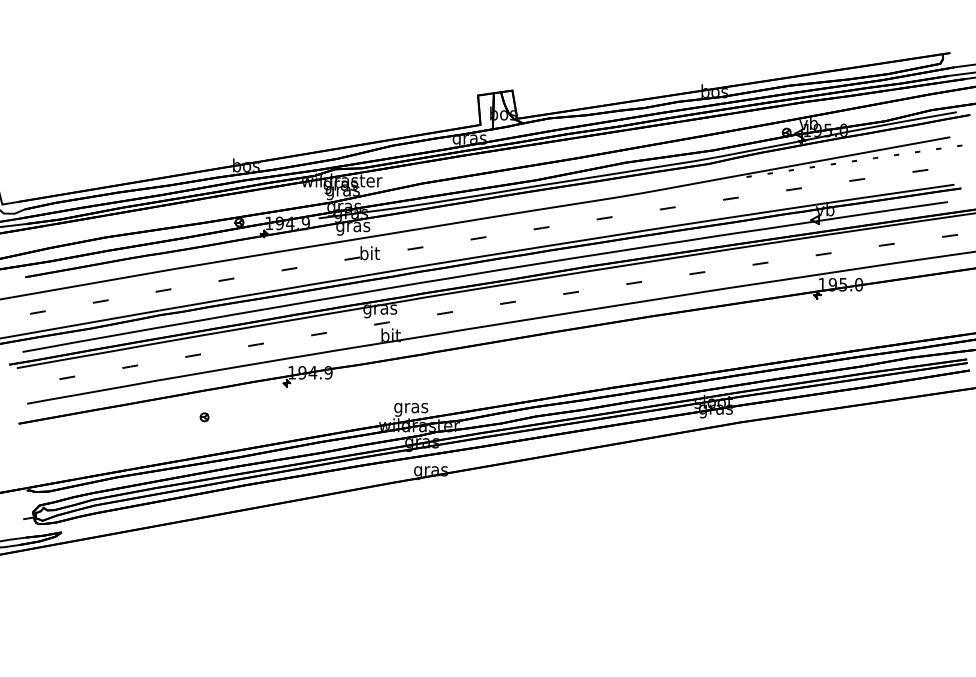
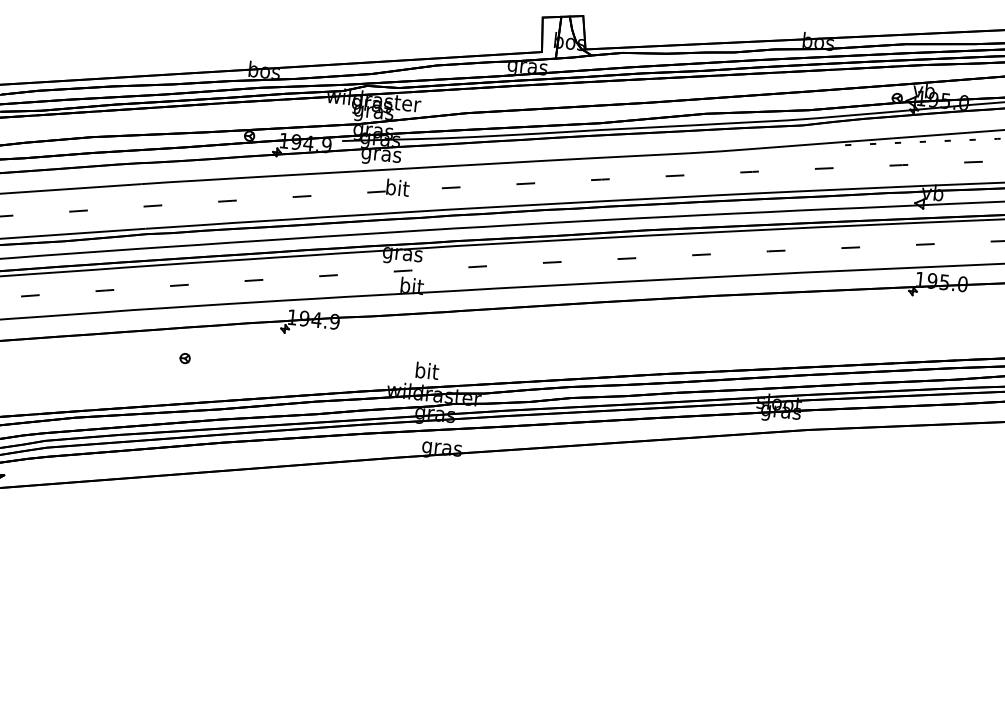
text: (411, 407) -> (427, 372), gras -> bit

